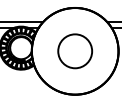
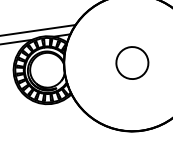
circle: (75, 51) -> (132, 63), size x0.6

